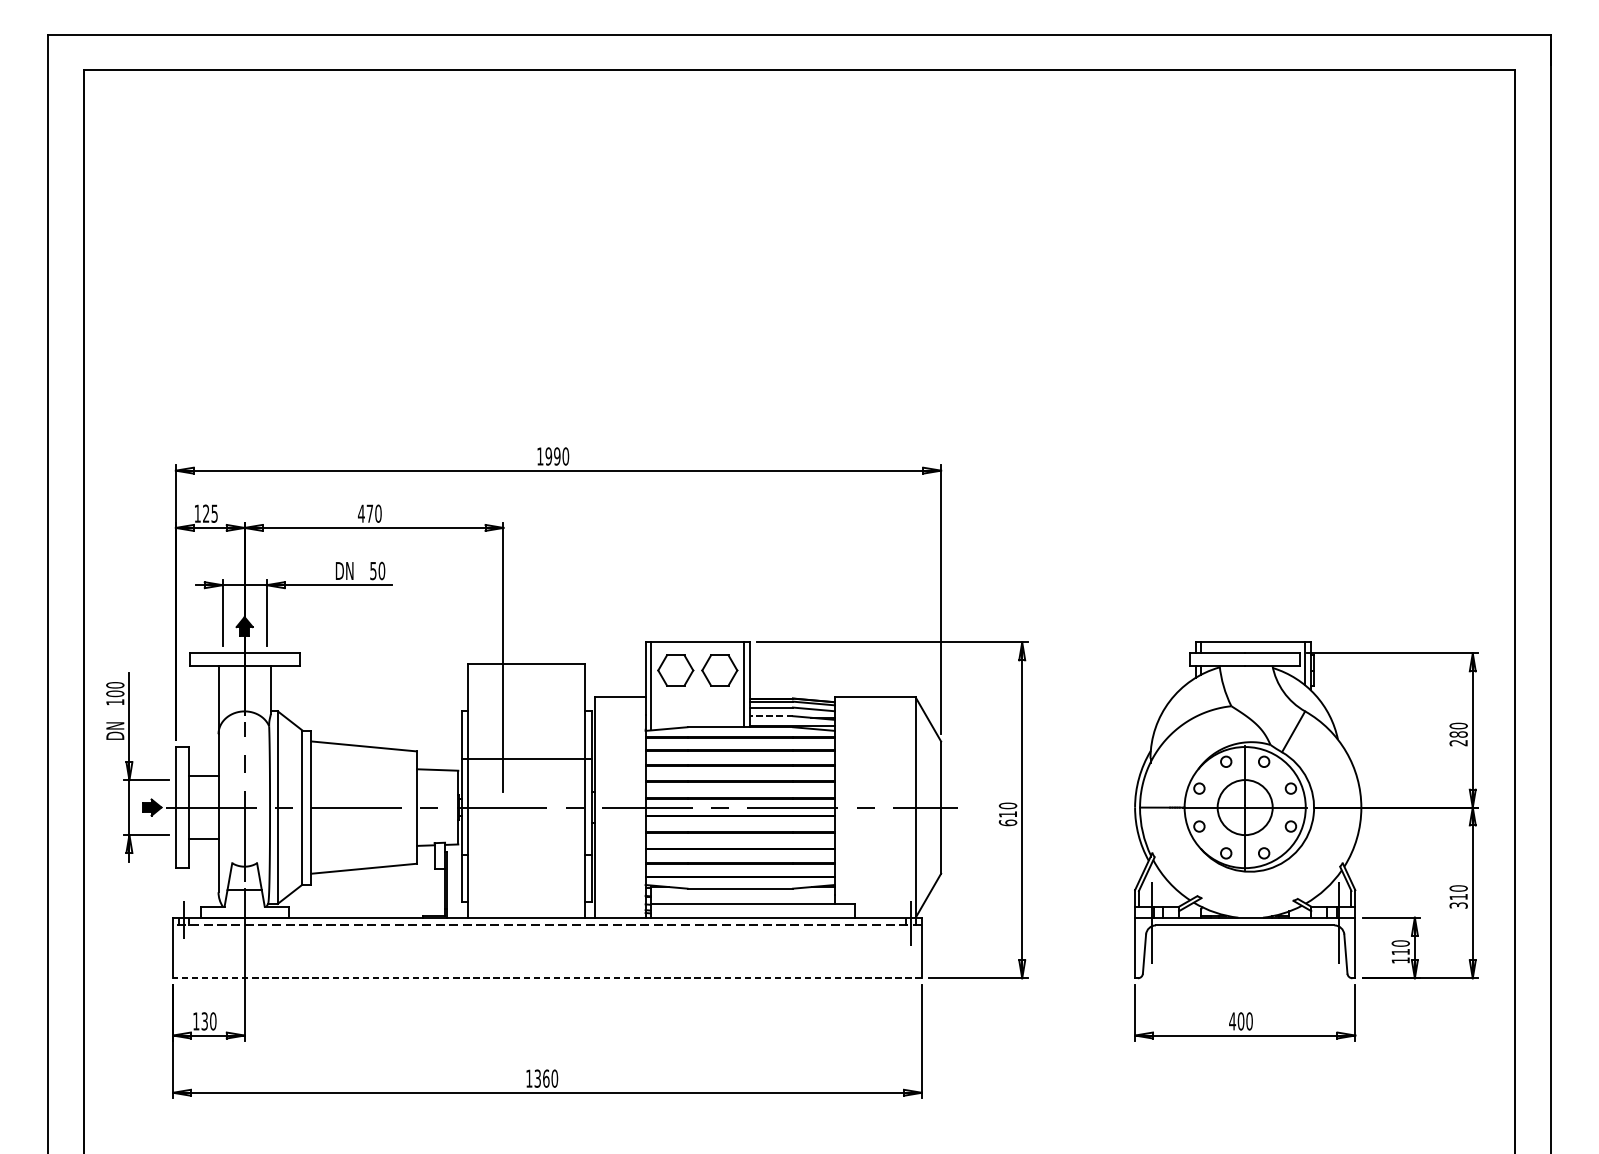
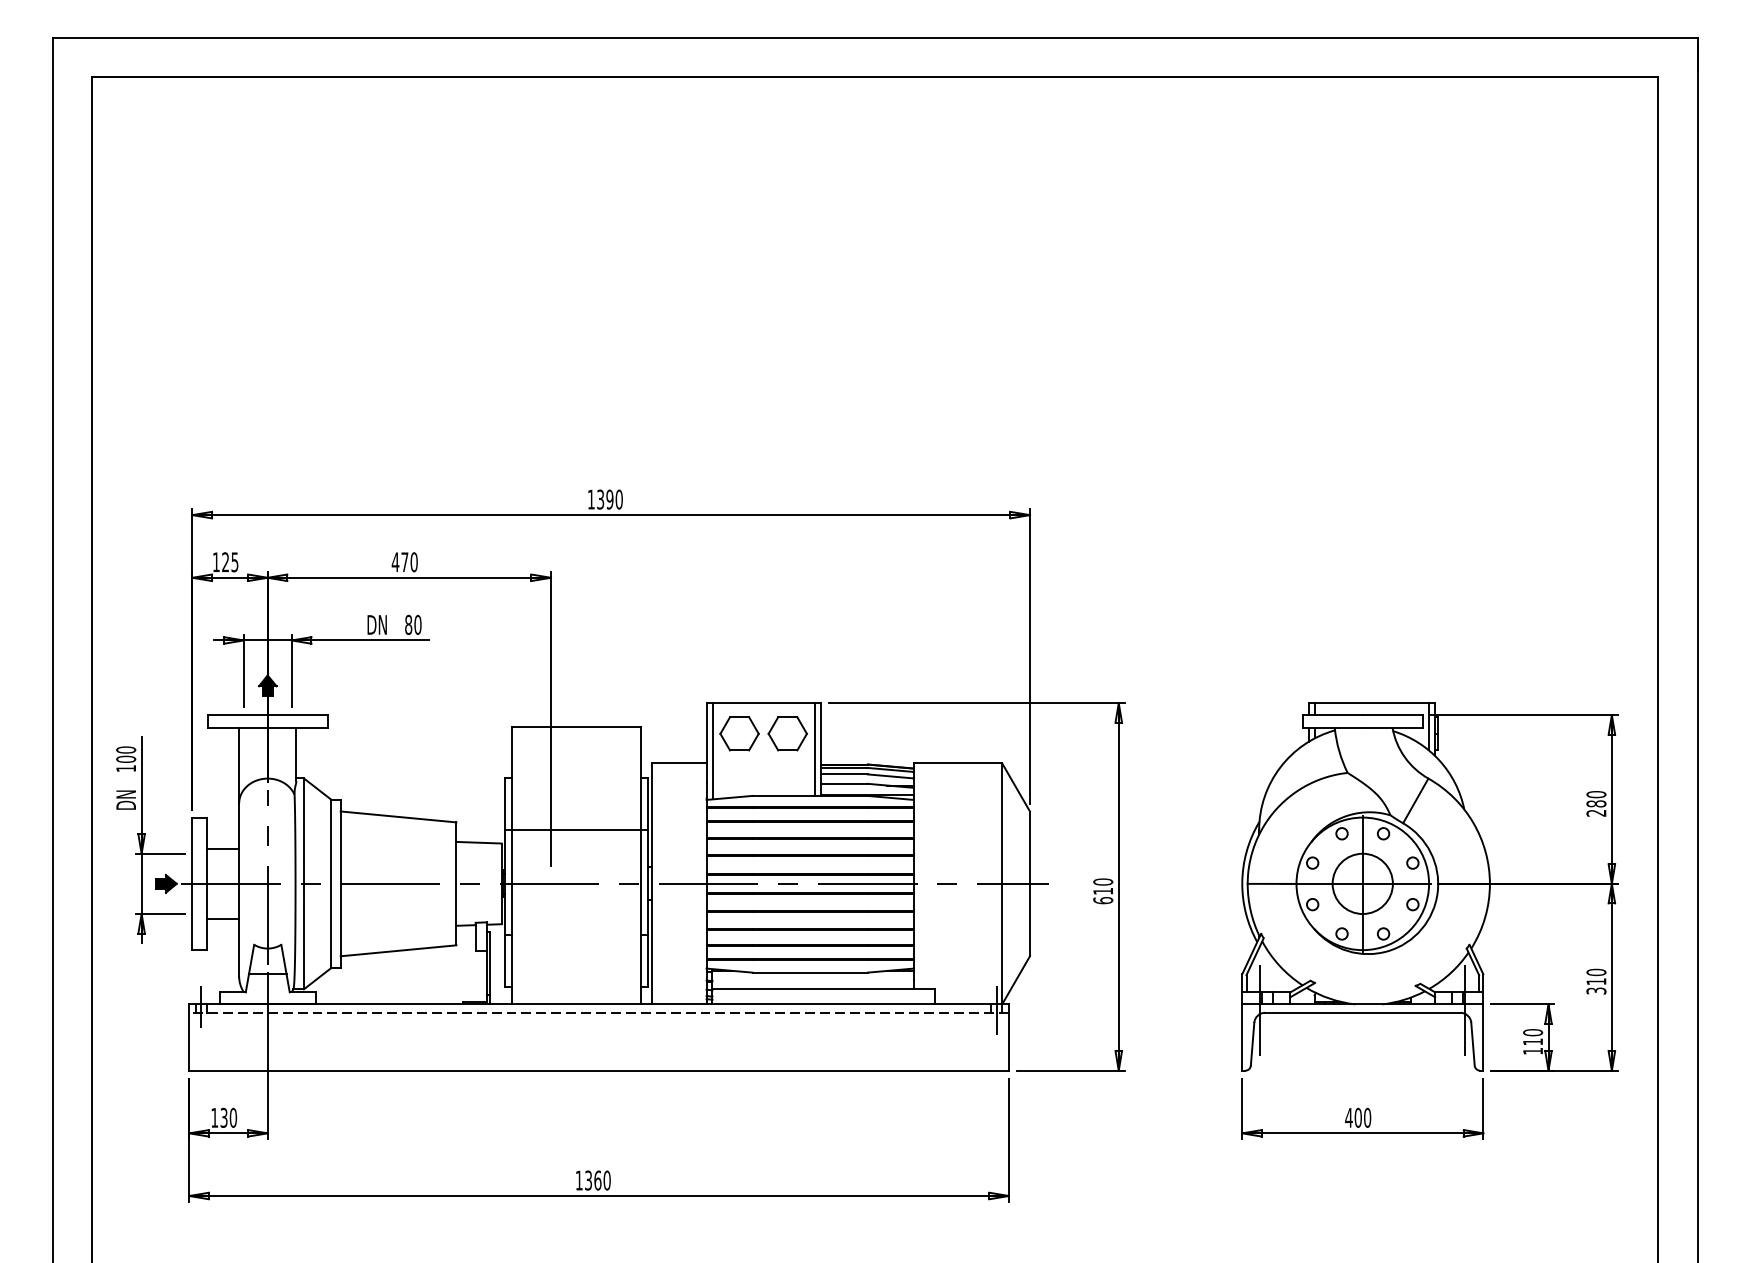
text: (548, 456) -> (600, 499), 1990 -> 1390
text: (373, 570) -> (408, 624), 50 -> 80
line: (771, 715) -> (844, 783), dashed -> solid
line: (547, 978) -> (599, 1070), dashed -> solid

